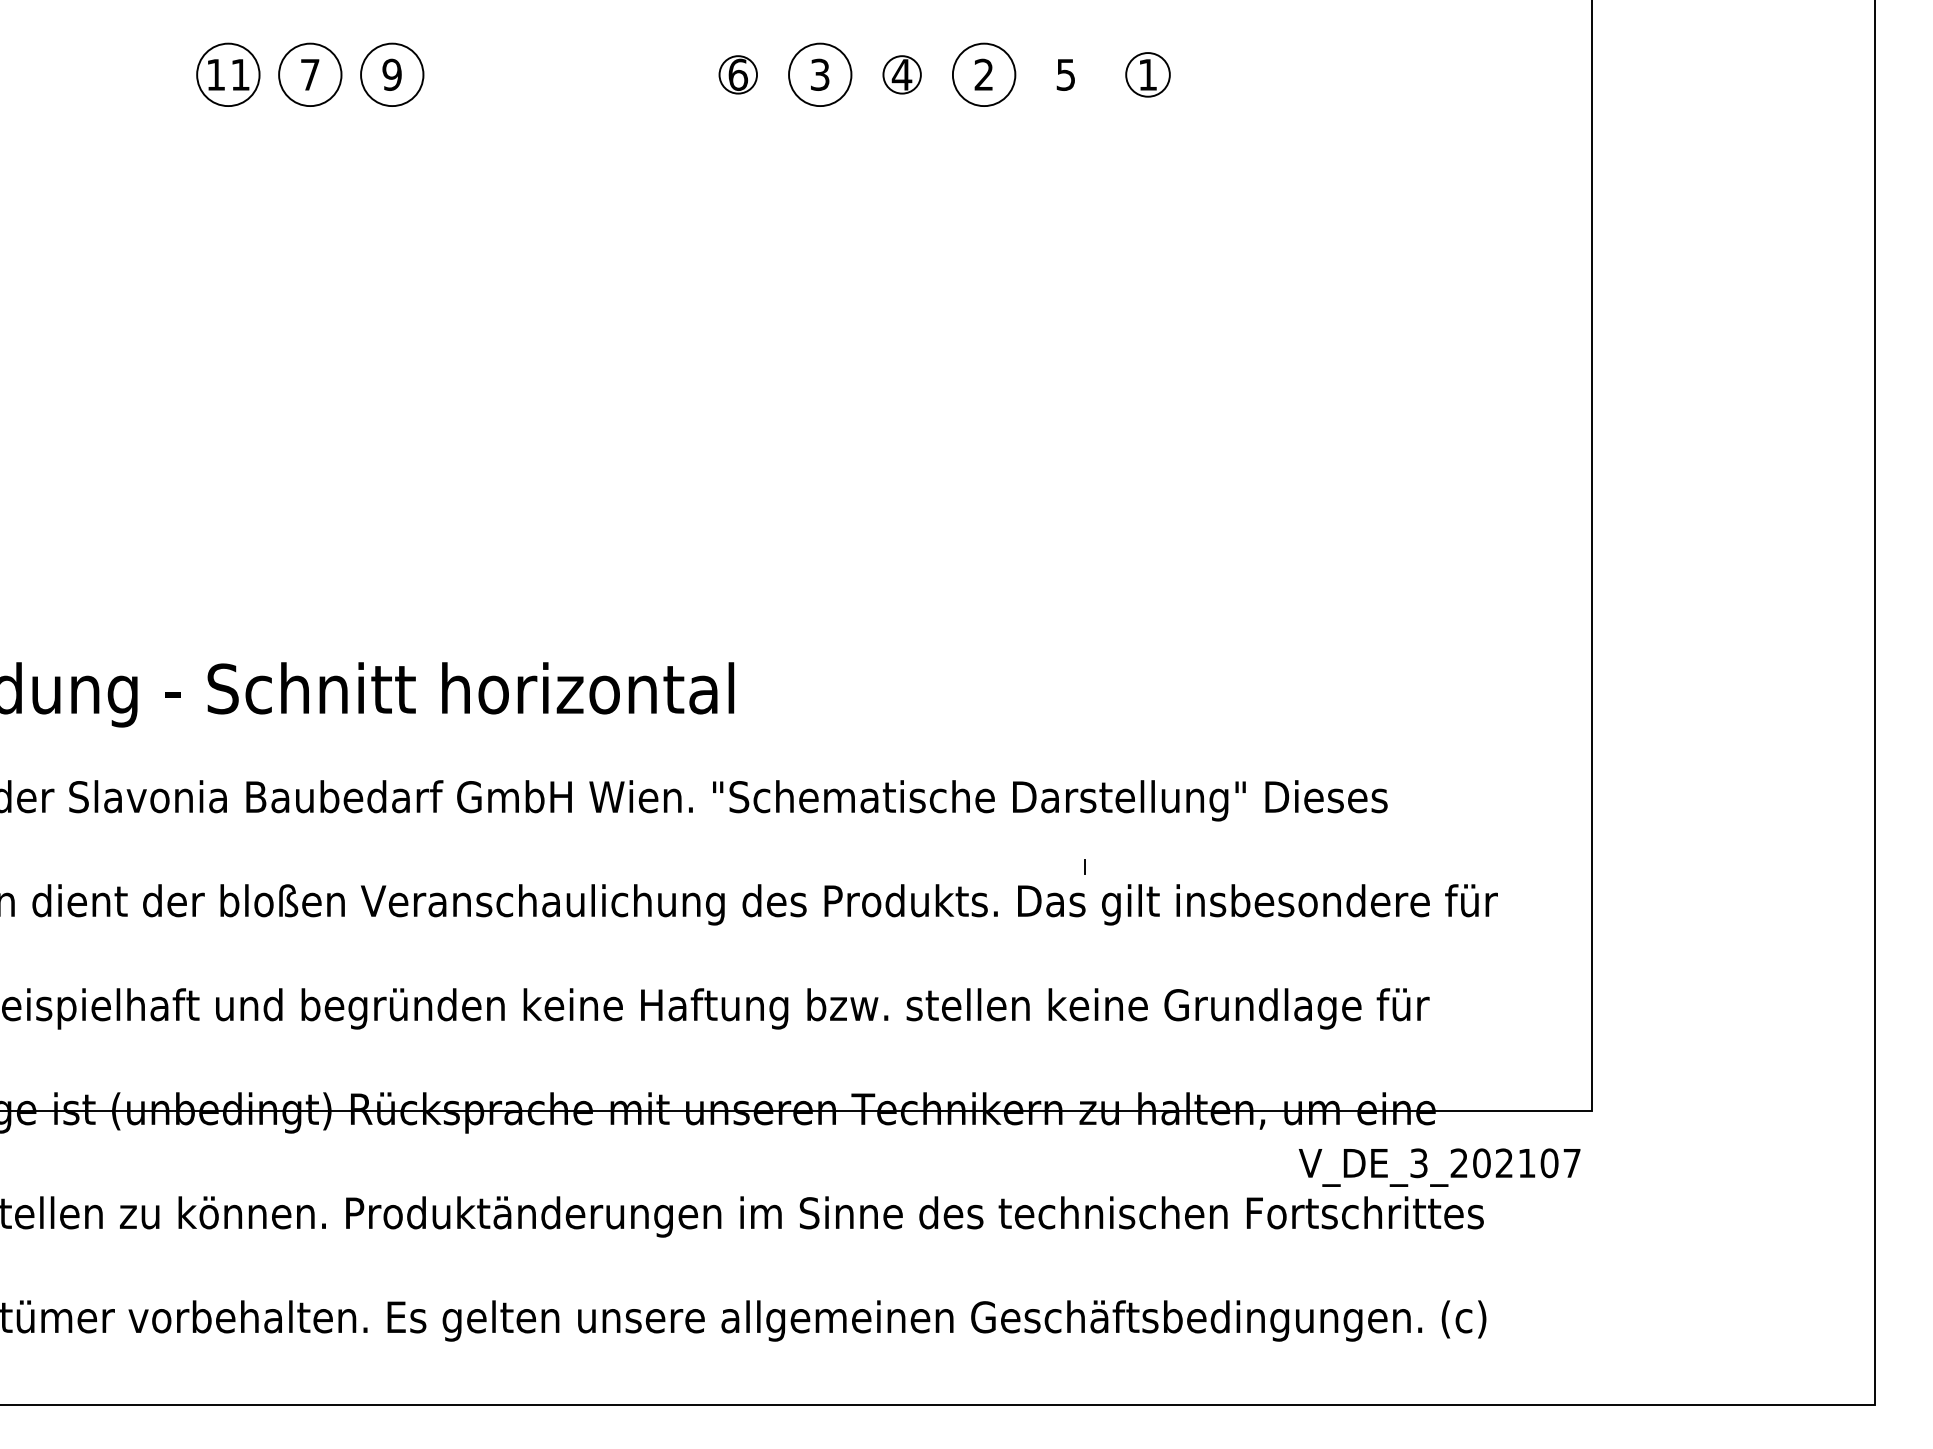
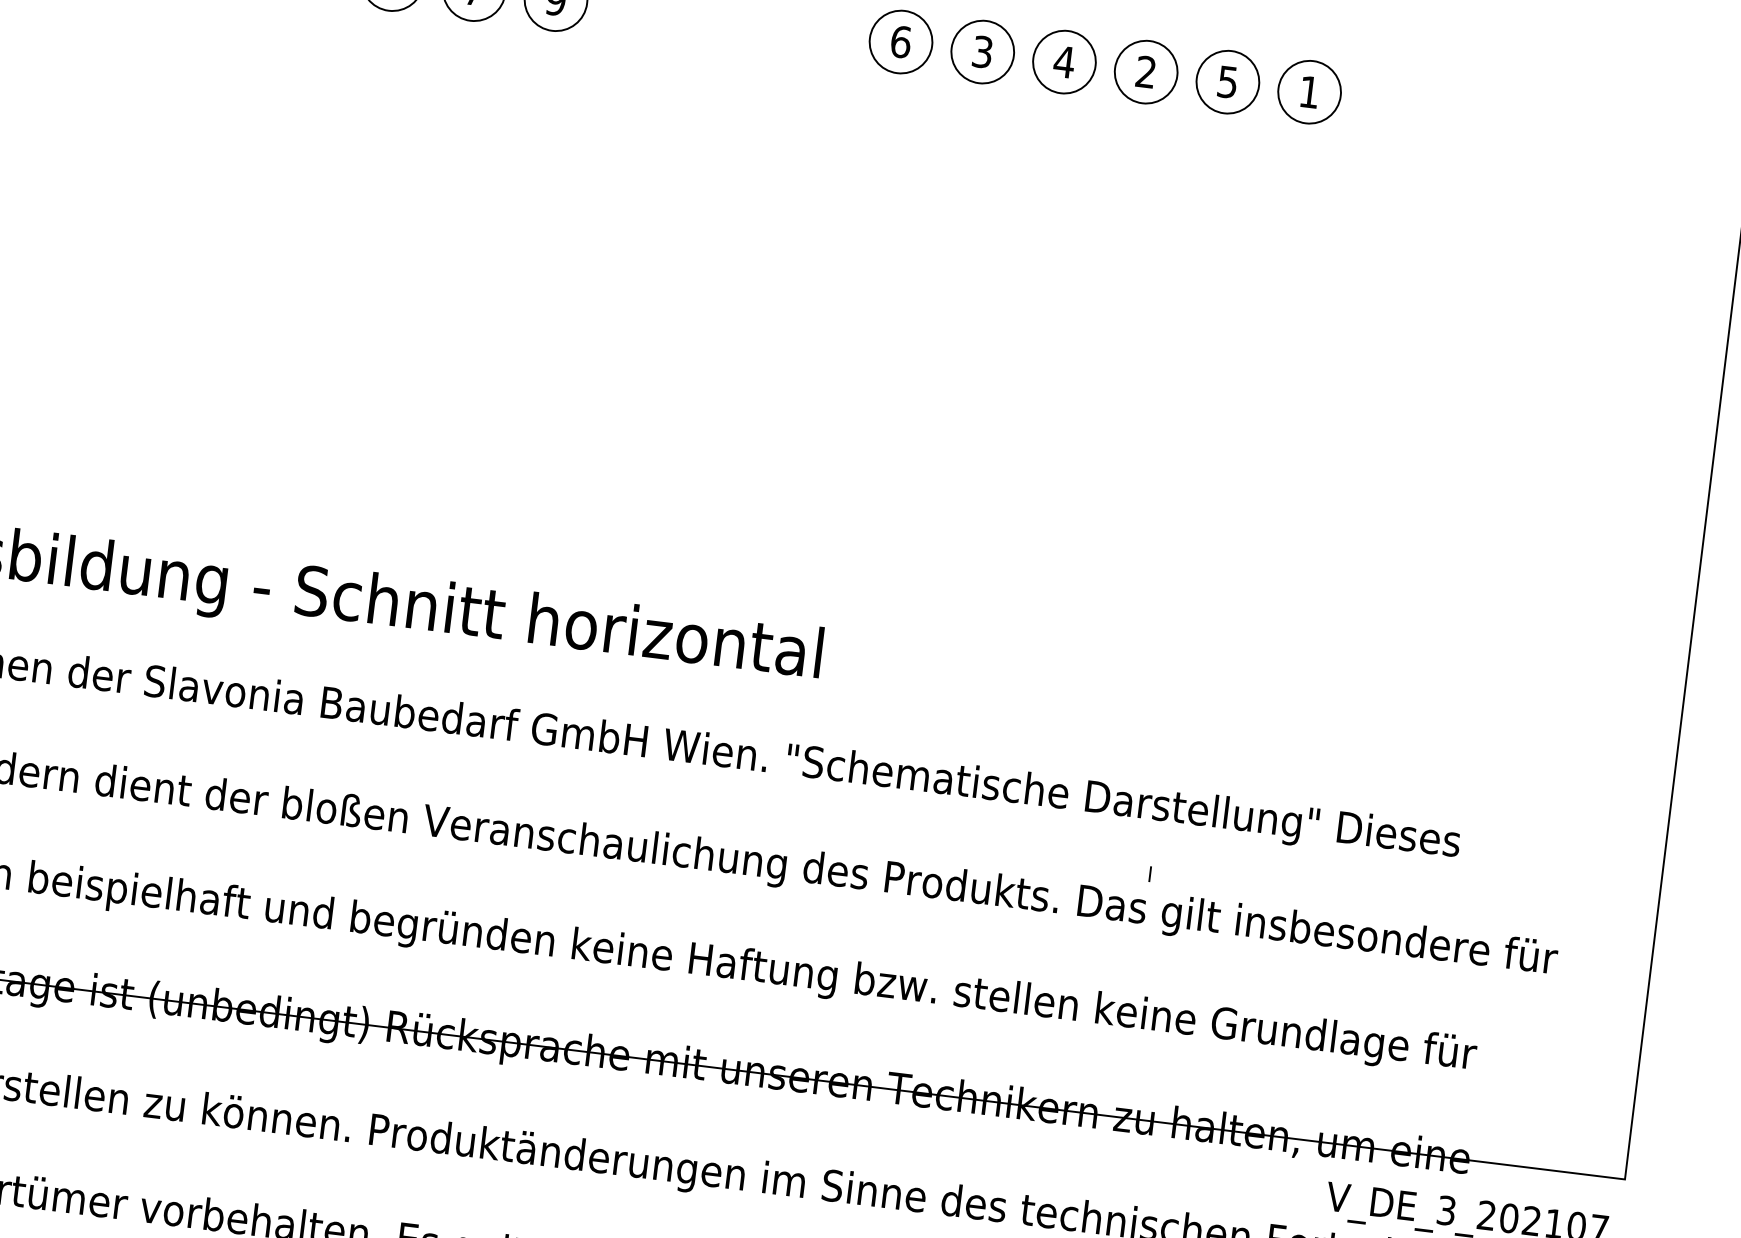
circle: (738, 74) -> (901, 41), size x1.67
circle: (901, 74) -> (1063, 61), size x1.67
circle: (1066, 74) -> (1228, 81), added
circle: (1147, 74) -> (1309, 91), size x1.43

